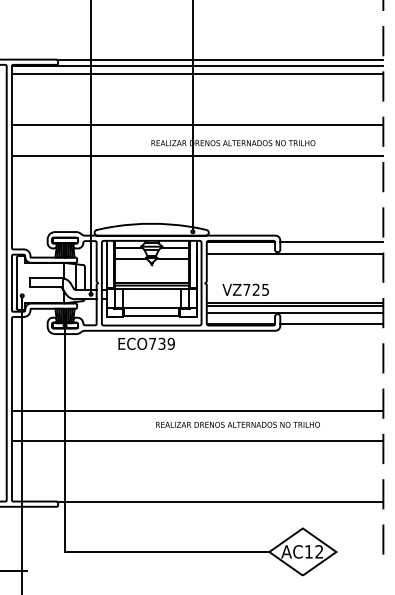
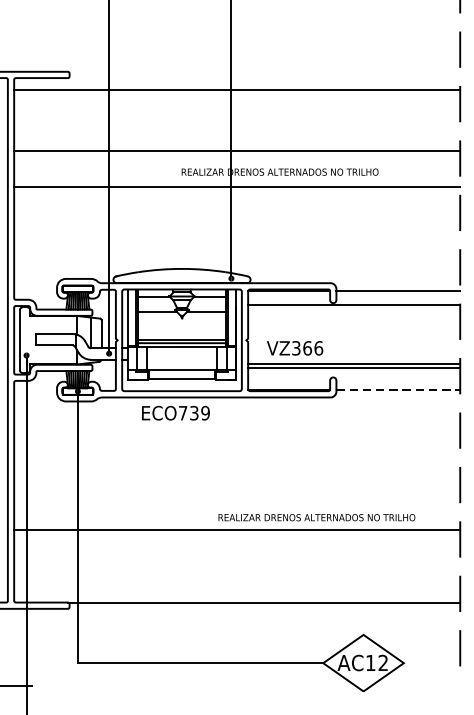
line: (219, 59) -> (263, 71), removed
line: (197, 65) -> (237, 78), removed
text: (256, 289) -> (307, 347), VZ725 -> VZ366
line: (294, 312) -> (353, 375), removed
line: (331, 324) -> (397, 389), solid -> dashed
line: (197, 410) -> (237, 493), removed
text: (237, 424) -> (316, 517), moved

